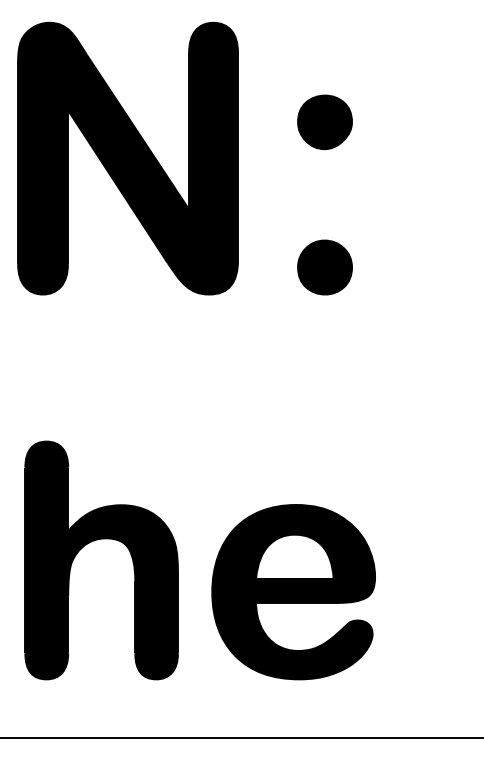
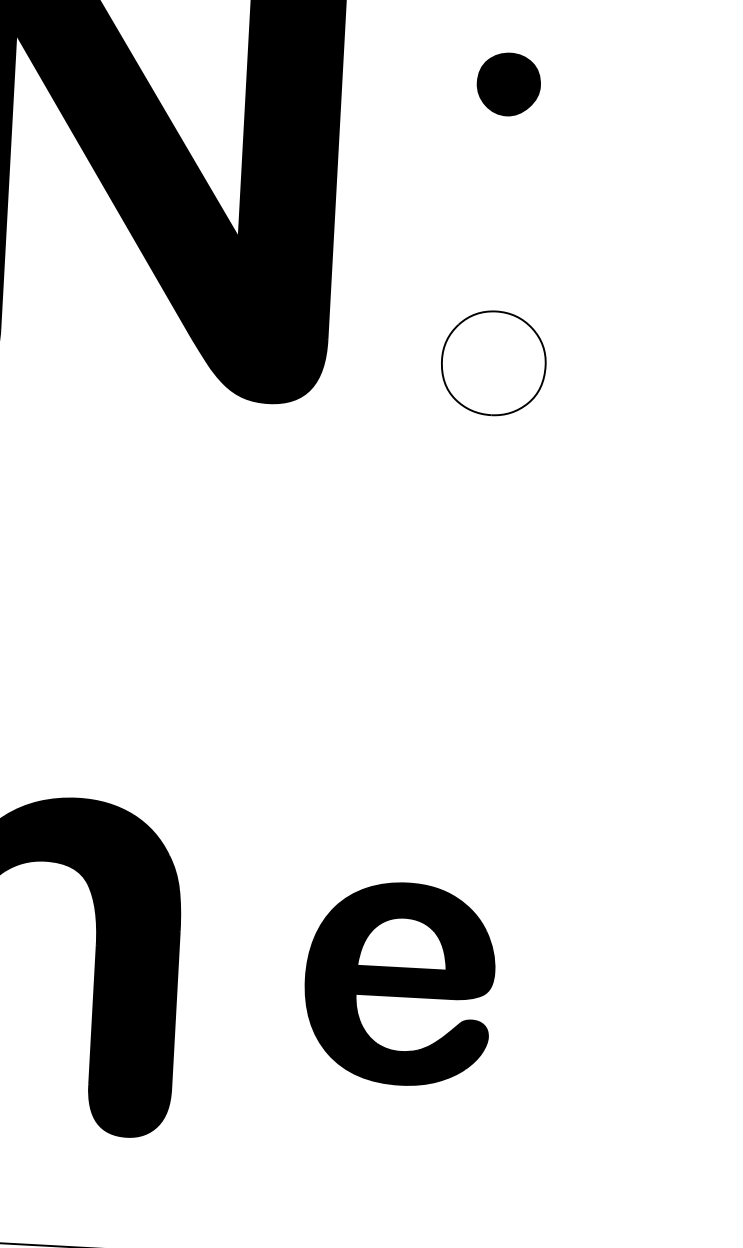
part: (324, 122) -> (507, 84), size x0.6
fill: (325, 267) -> (494, 363), removed
part: (293, 592) -> (399, 984), size x0.6

